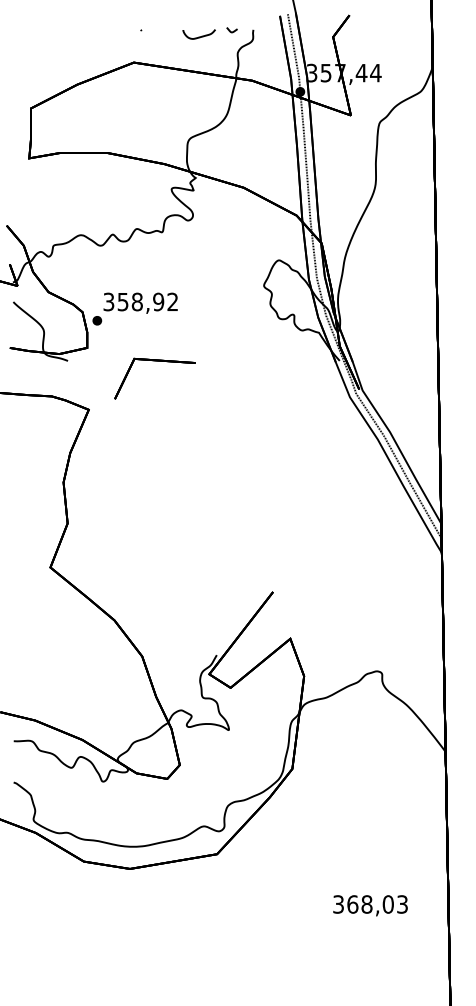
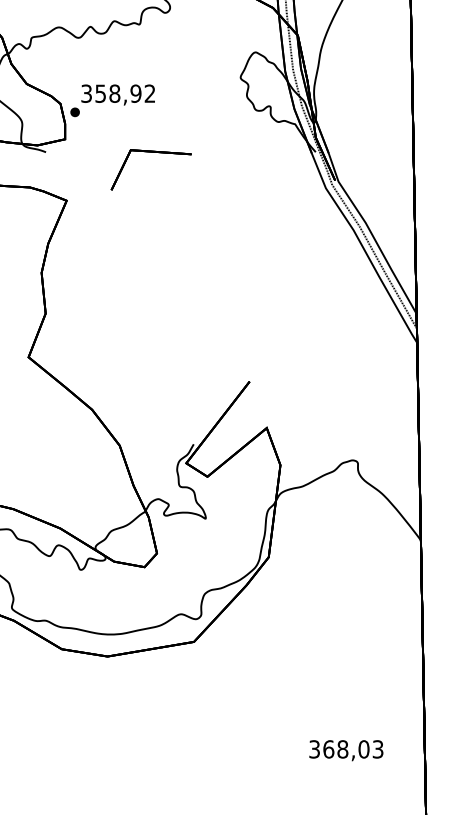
part: (154, 361) -> (150, 152), moved
text: (370, 905) -> (346, 750), moved

